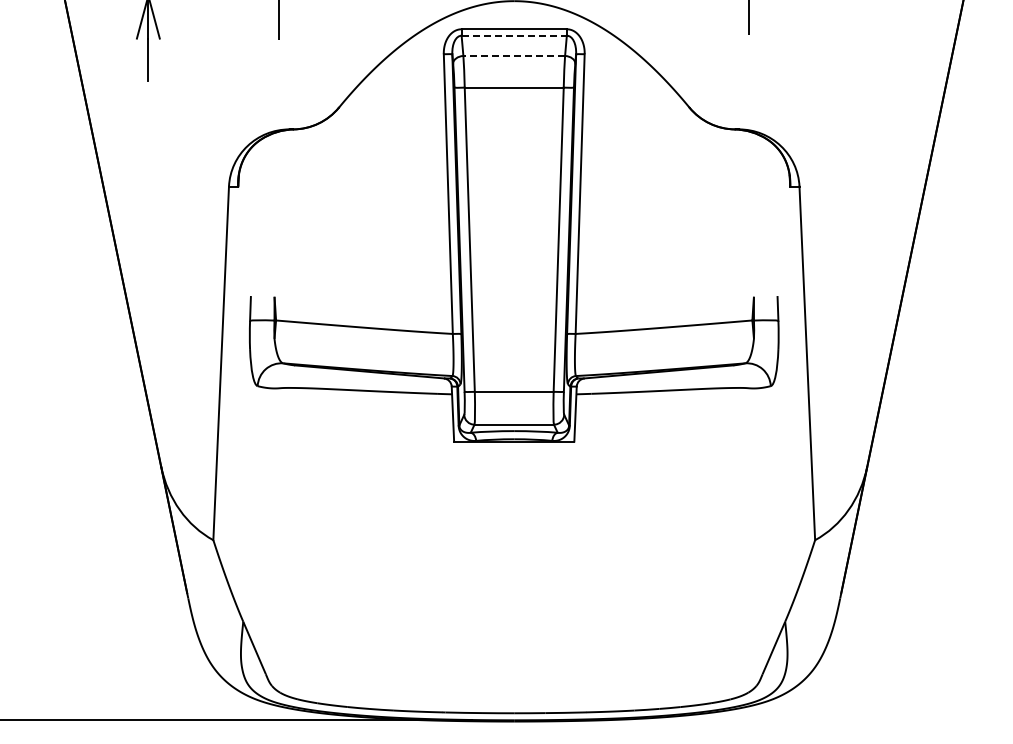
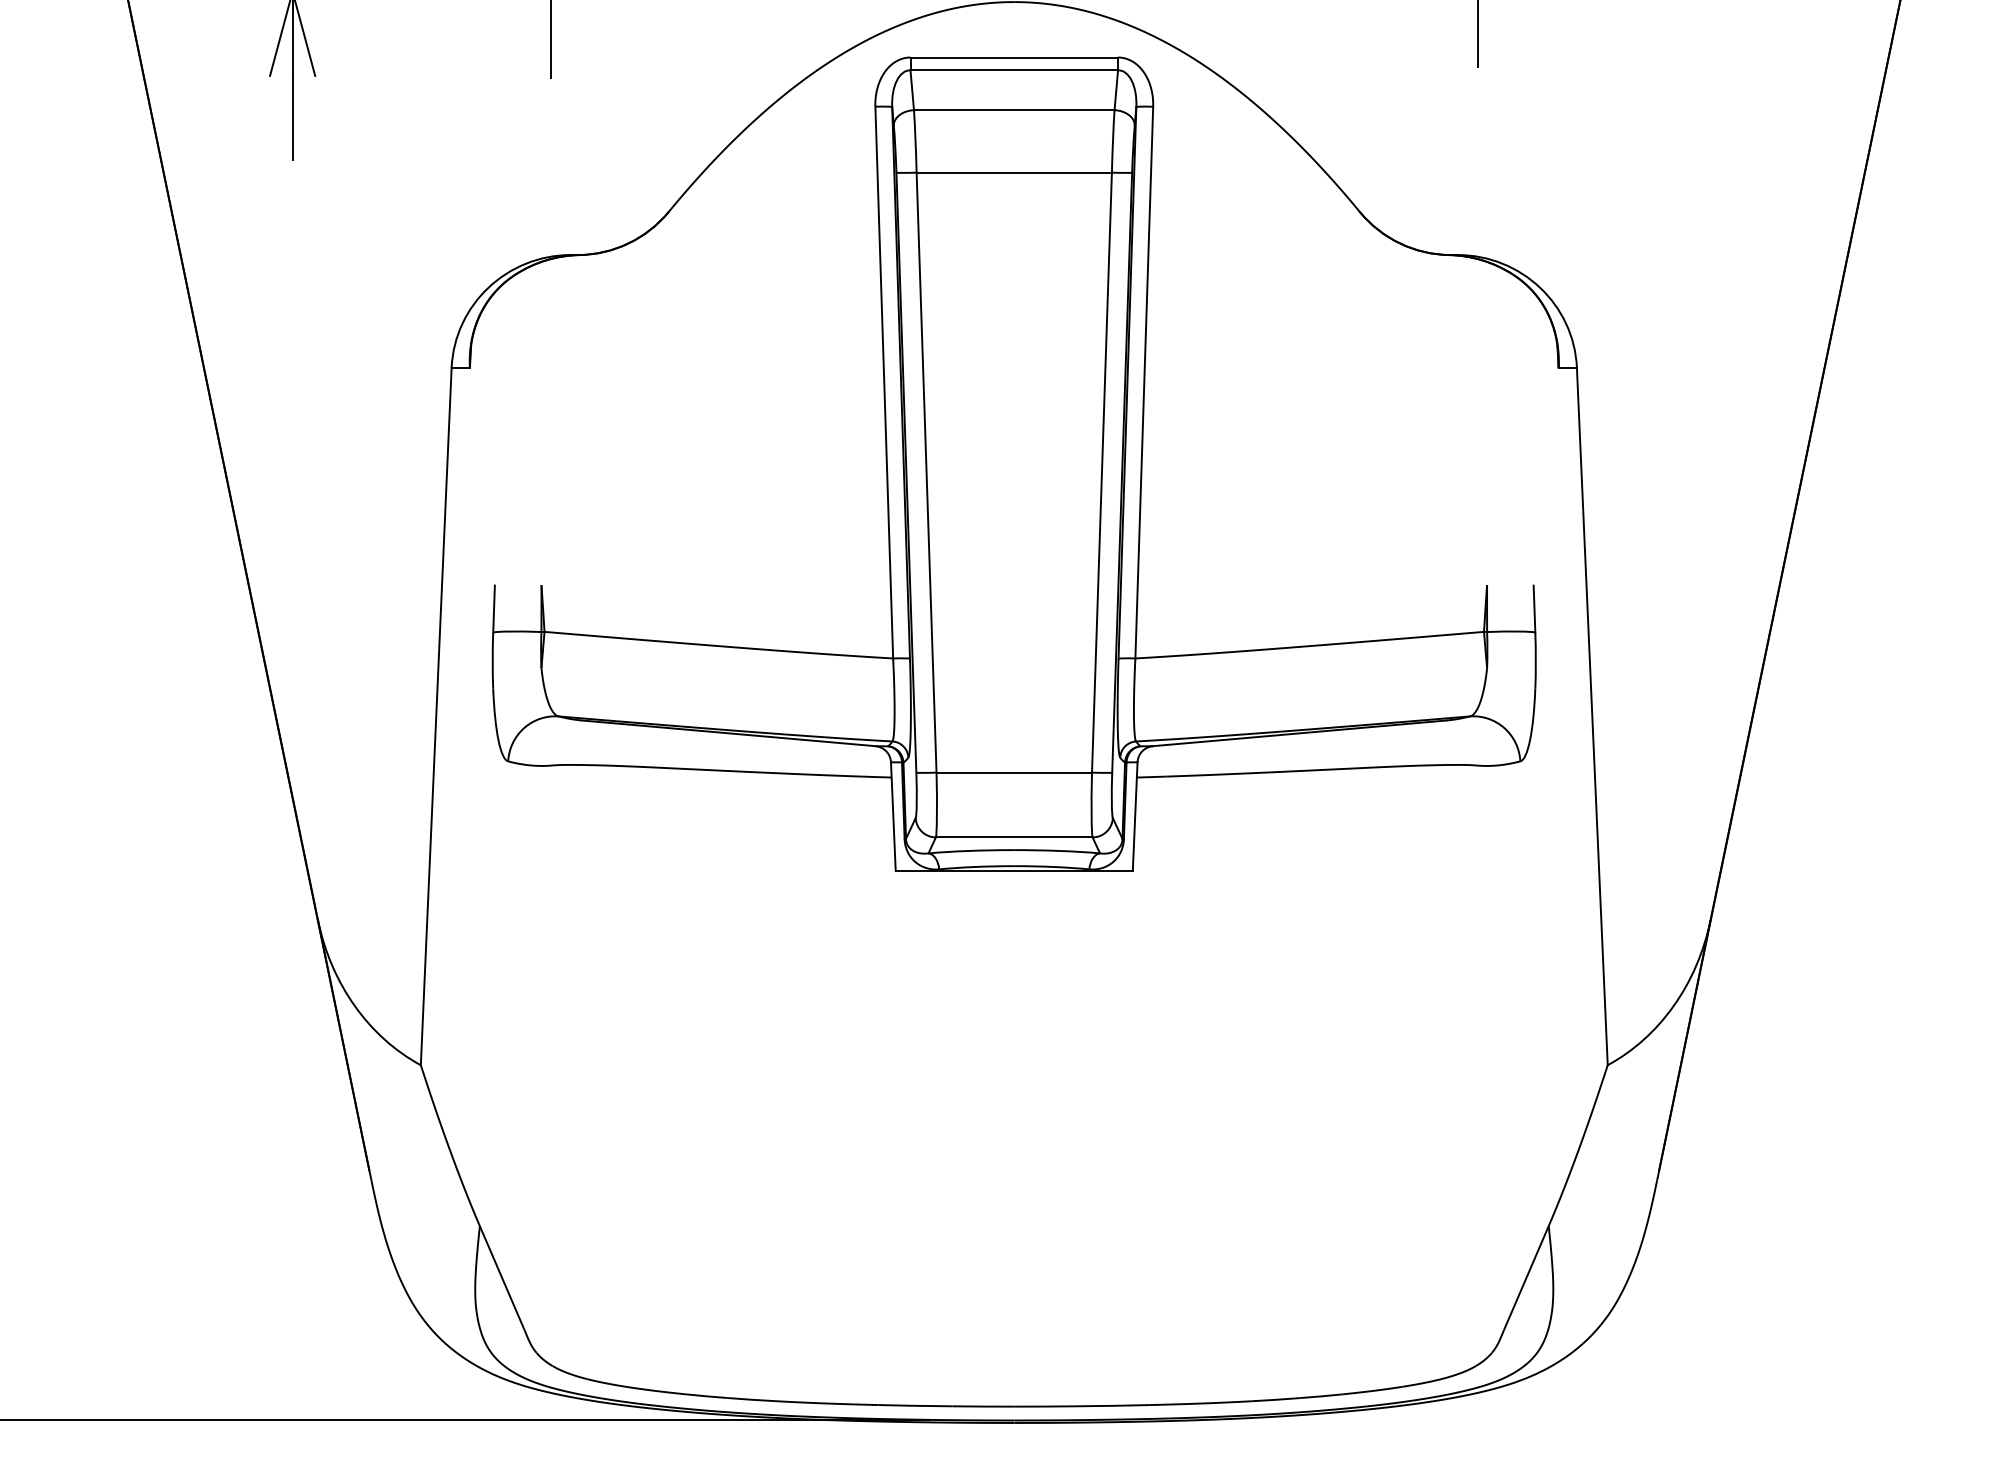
line: (514, 35) -> (1014, 69), dashed -> solid
line: (514, 55) -> (1014, 109), dashed -> solid

